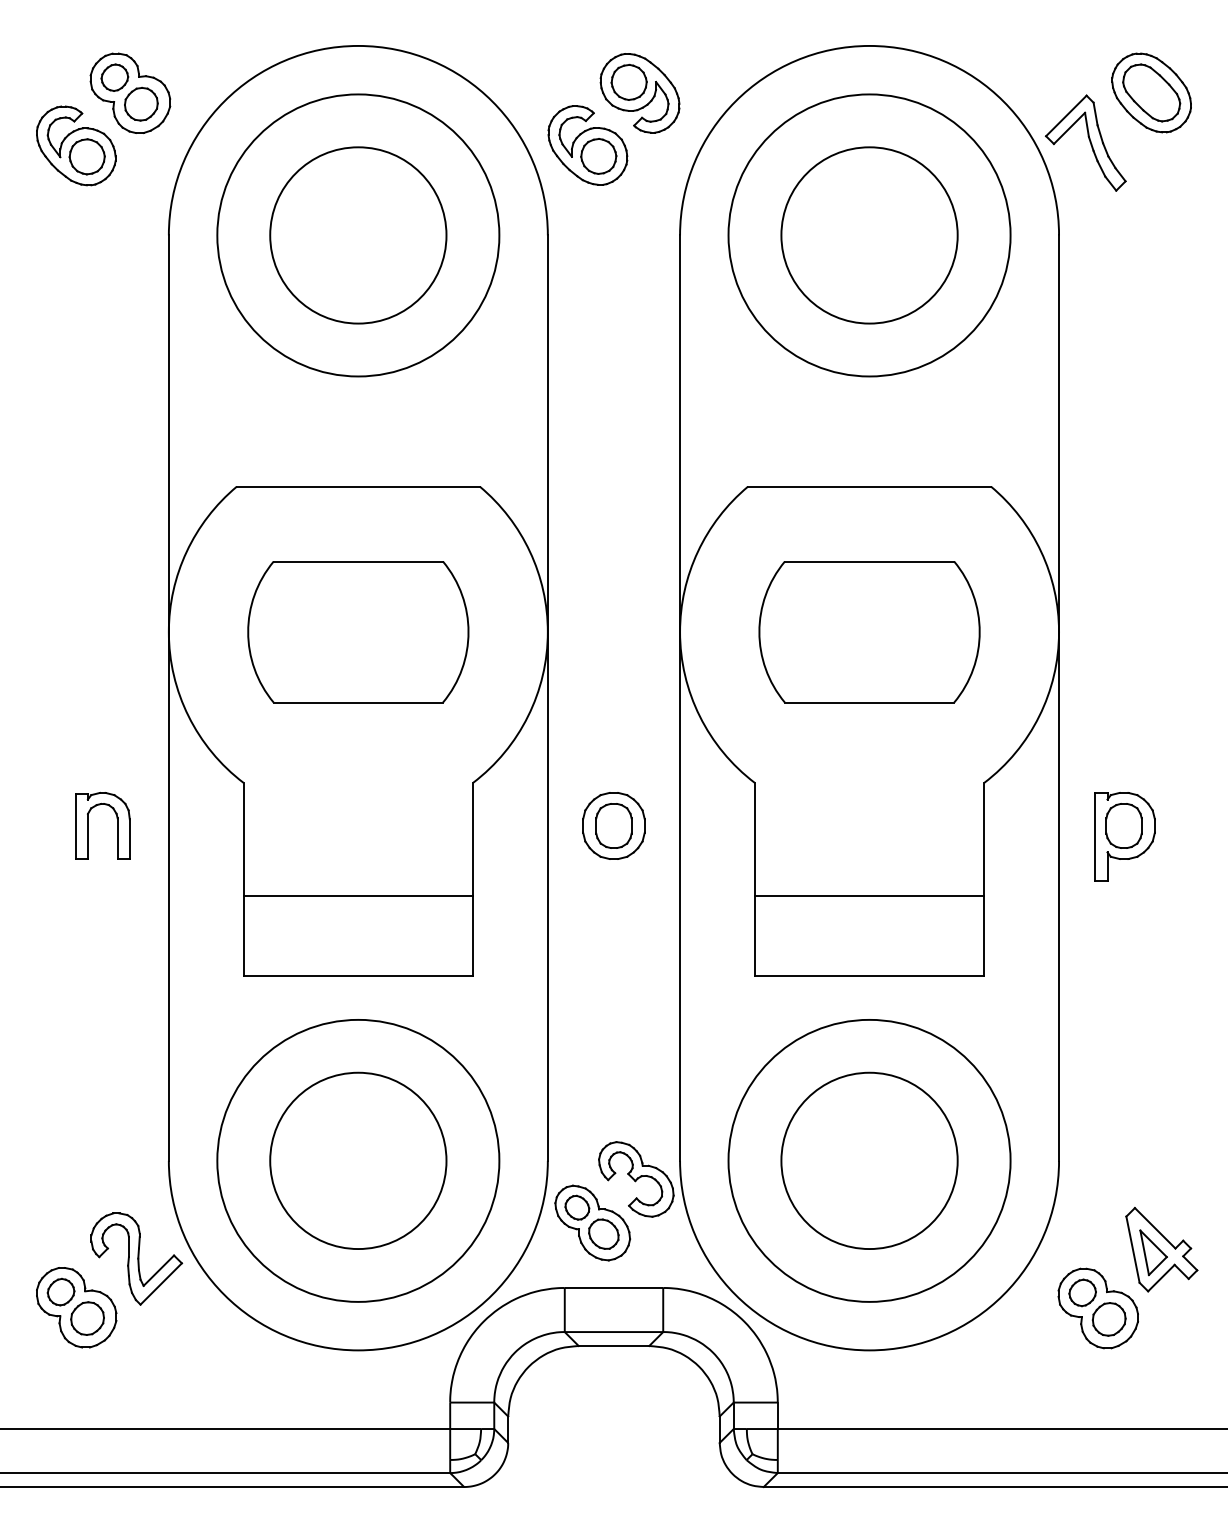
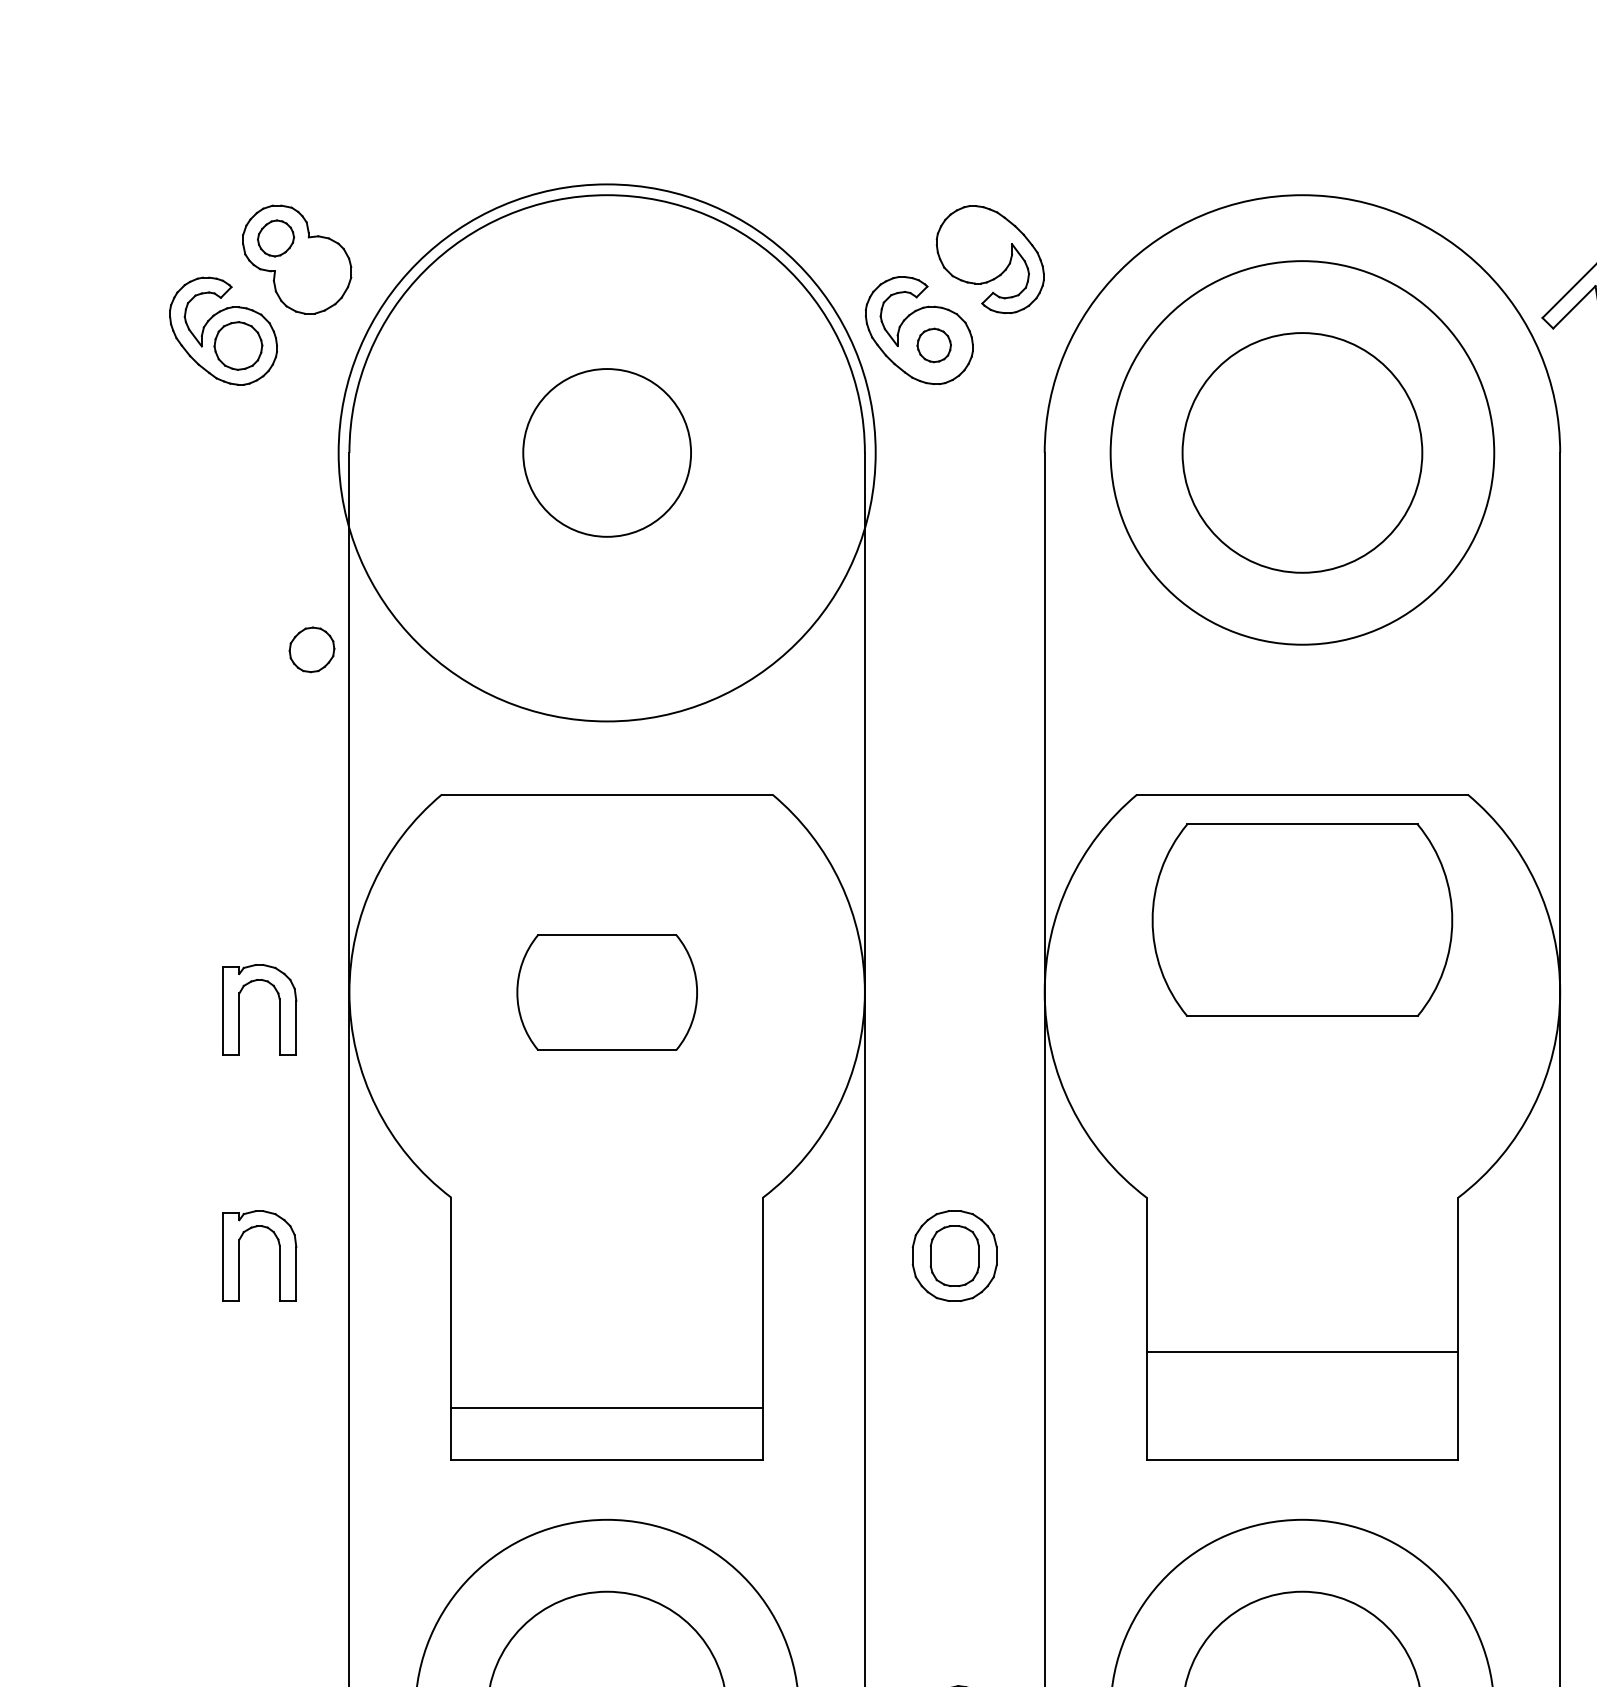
part: (628, 81) -> (974, 243), removed
part: (141, 103) -> (312, 648), moved
part: (598, 156) -> (933, 345), size x0.7
circle: (358, 235) -> (607, 452), size x0.7
circle: (358, 235) -> (607, 452), size x1.4
part: (358, 632) -> (607, 992), size x0.6
part: (869, 632) -> (1302, 920), moved
part: (88, 644) -> (240, 1009), added
line: (357, 896) -> (606, 1407), moved

